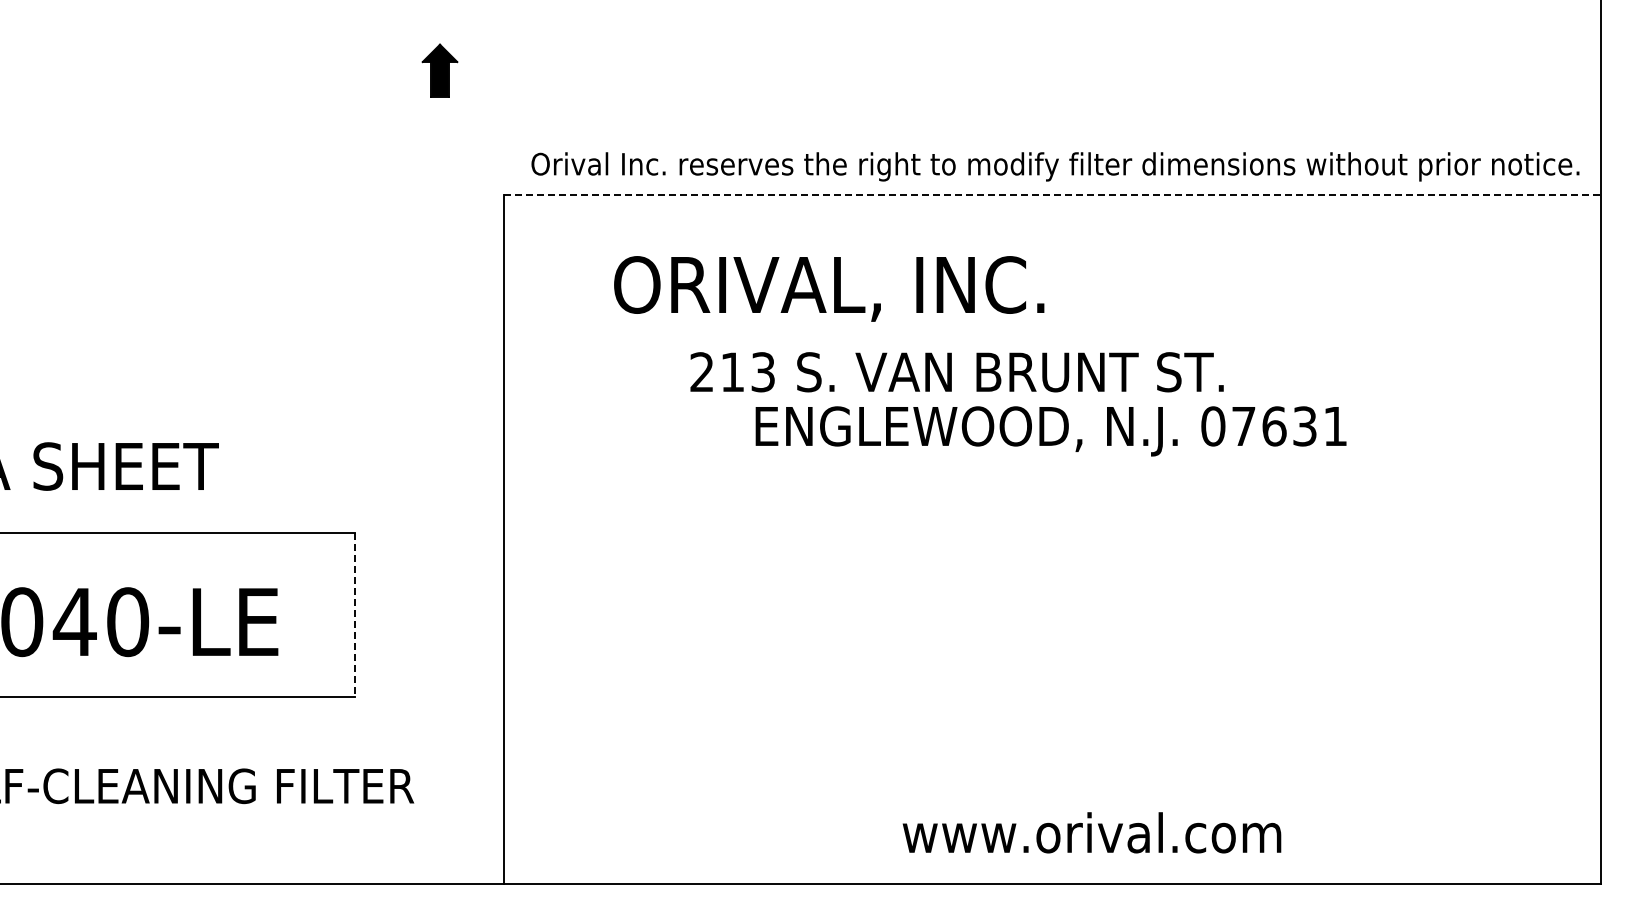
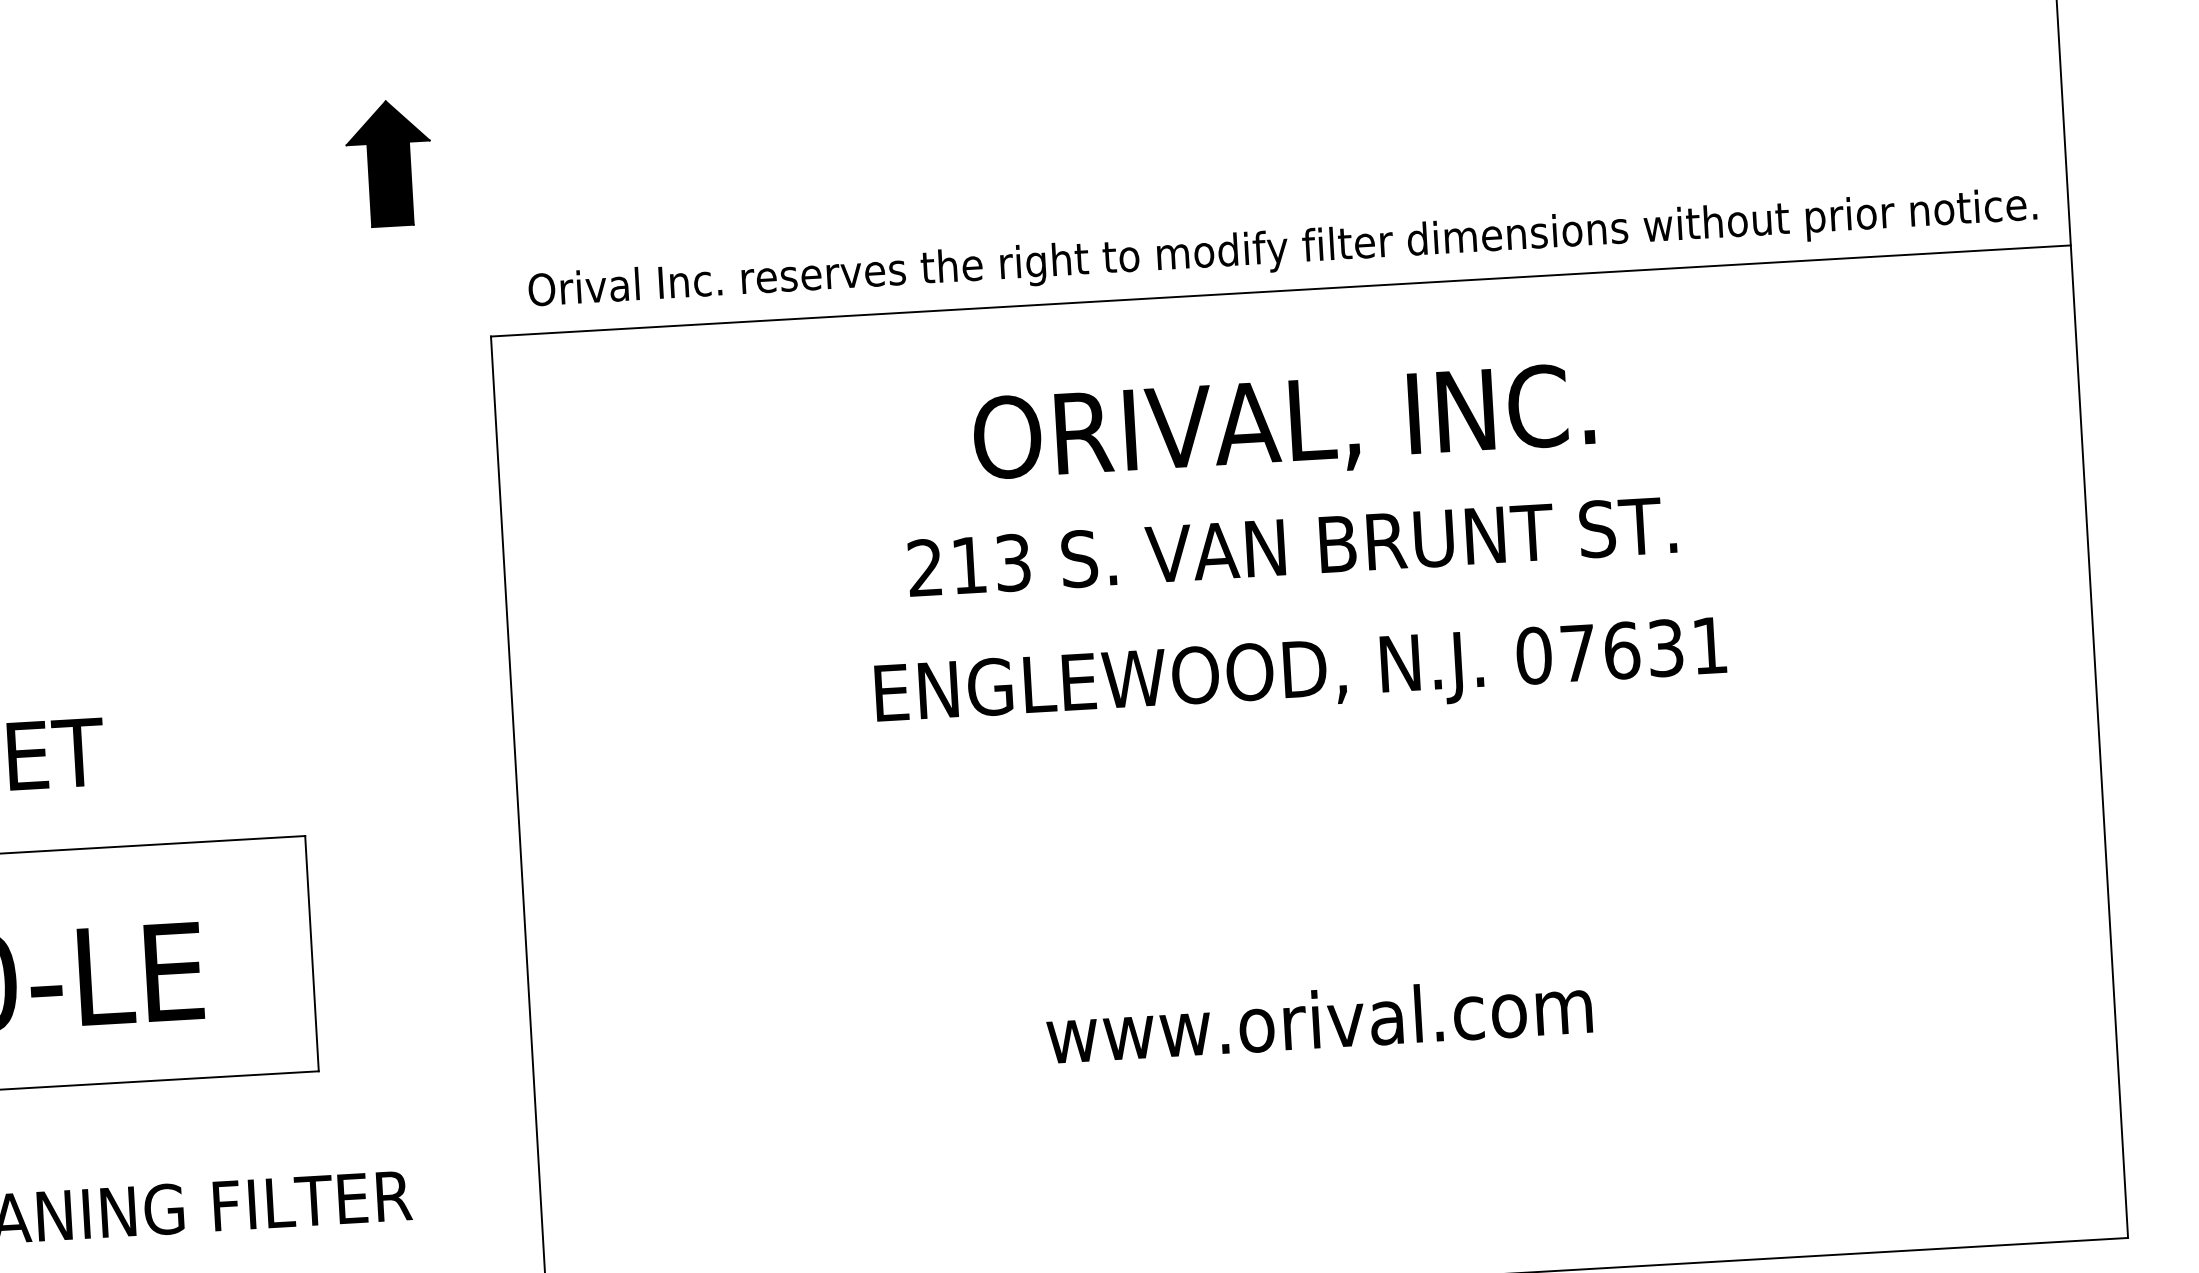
part: (439, 70) -> (388, 163), size x1.67
line: (1052, 194) -> (1280, 290), dashed -> solid
text: (829, 288) -> (1284, 426), moved
text: (956, 372) -> (1291, 547), moved
text: (1050, 431) -> (1300, 676), moved
line: (354, 614) -> (311, 953), dashed -> solid
text: (1091, 832) -> (1318, 1019), moved

